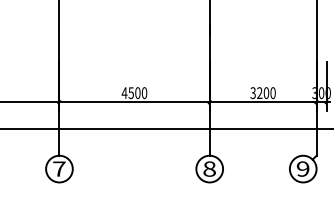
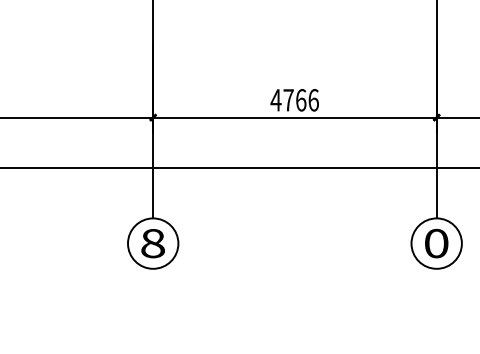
text: (137, 93) -> (300, 100), 4500 -> 4766
text: (59, 168) -> (153, 242), 7 -> 8
text: (209, 168) -> (436, 242), 8 -> 0

